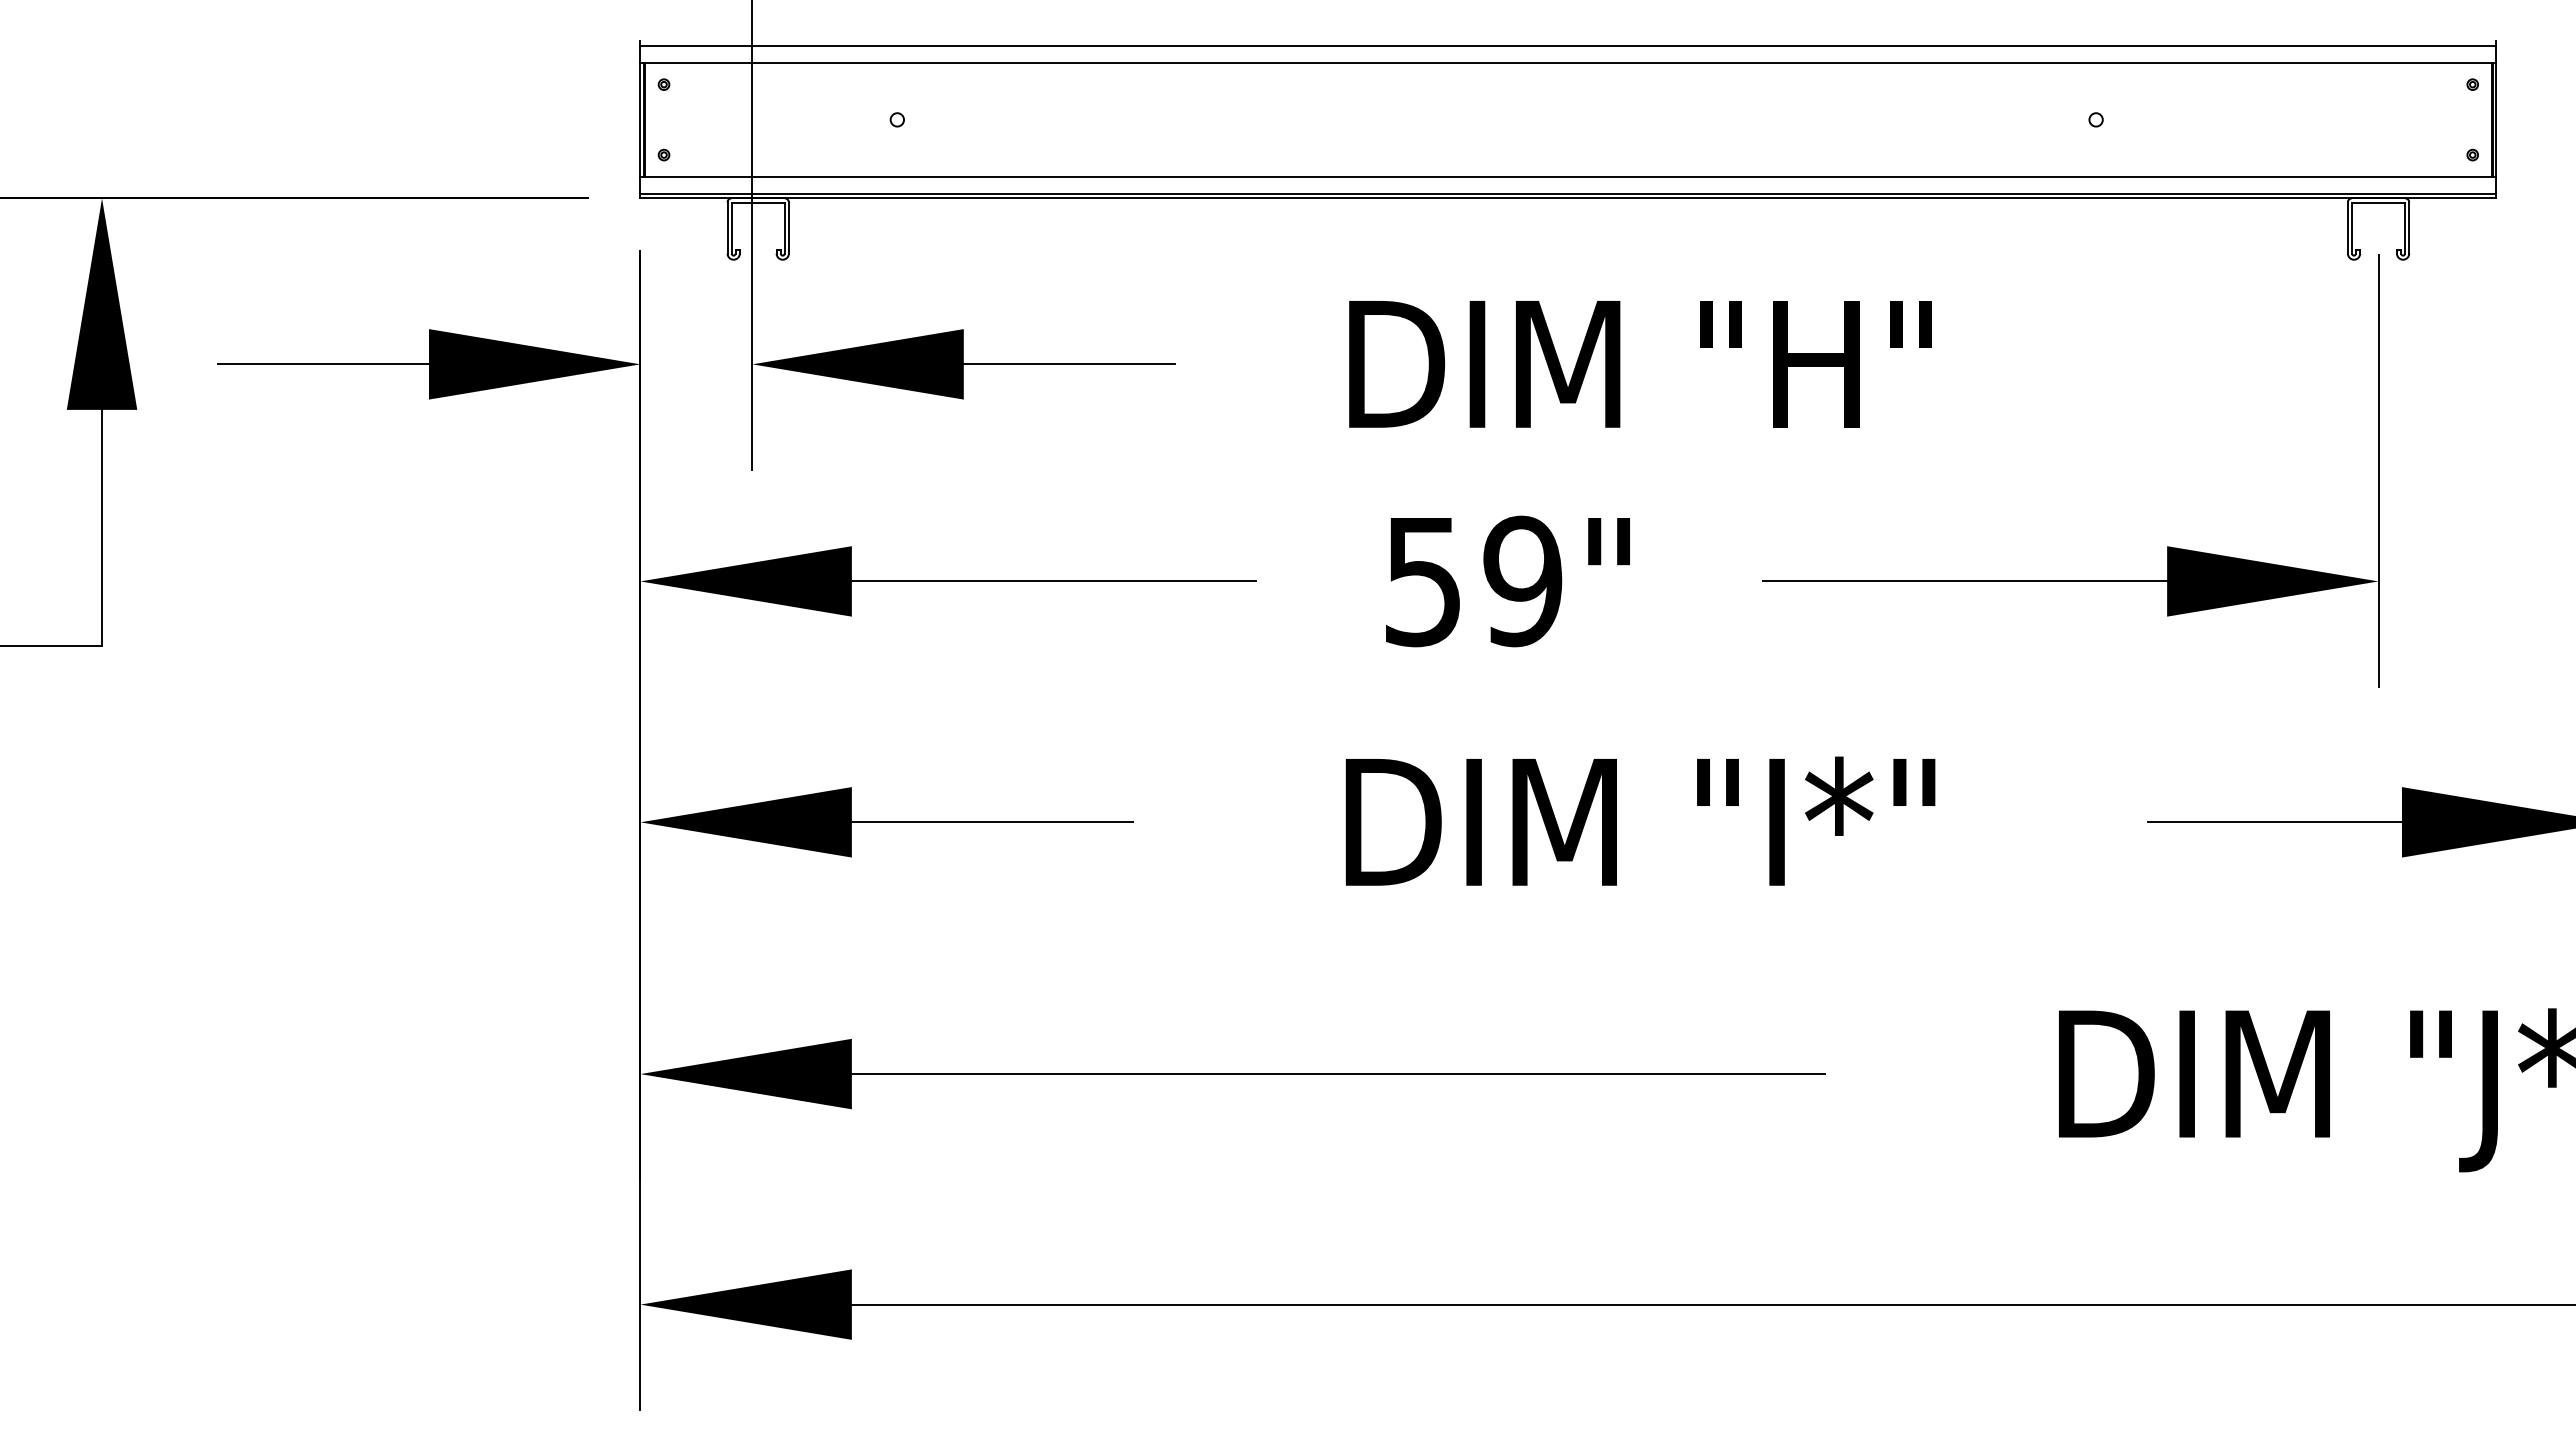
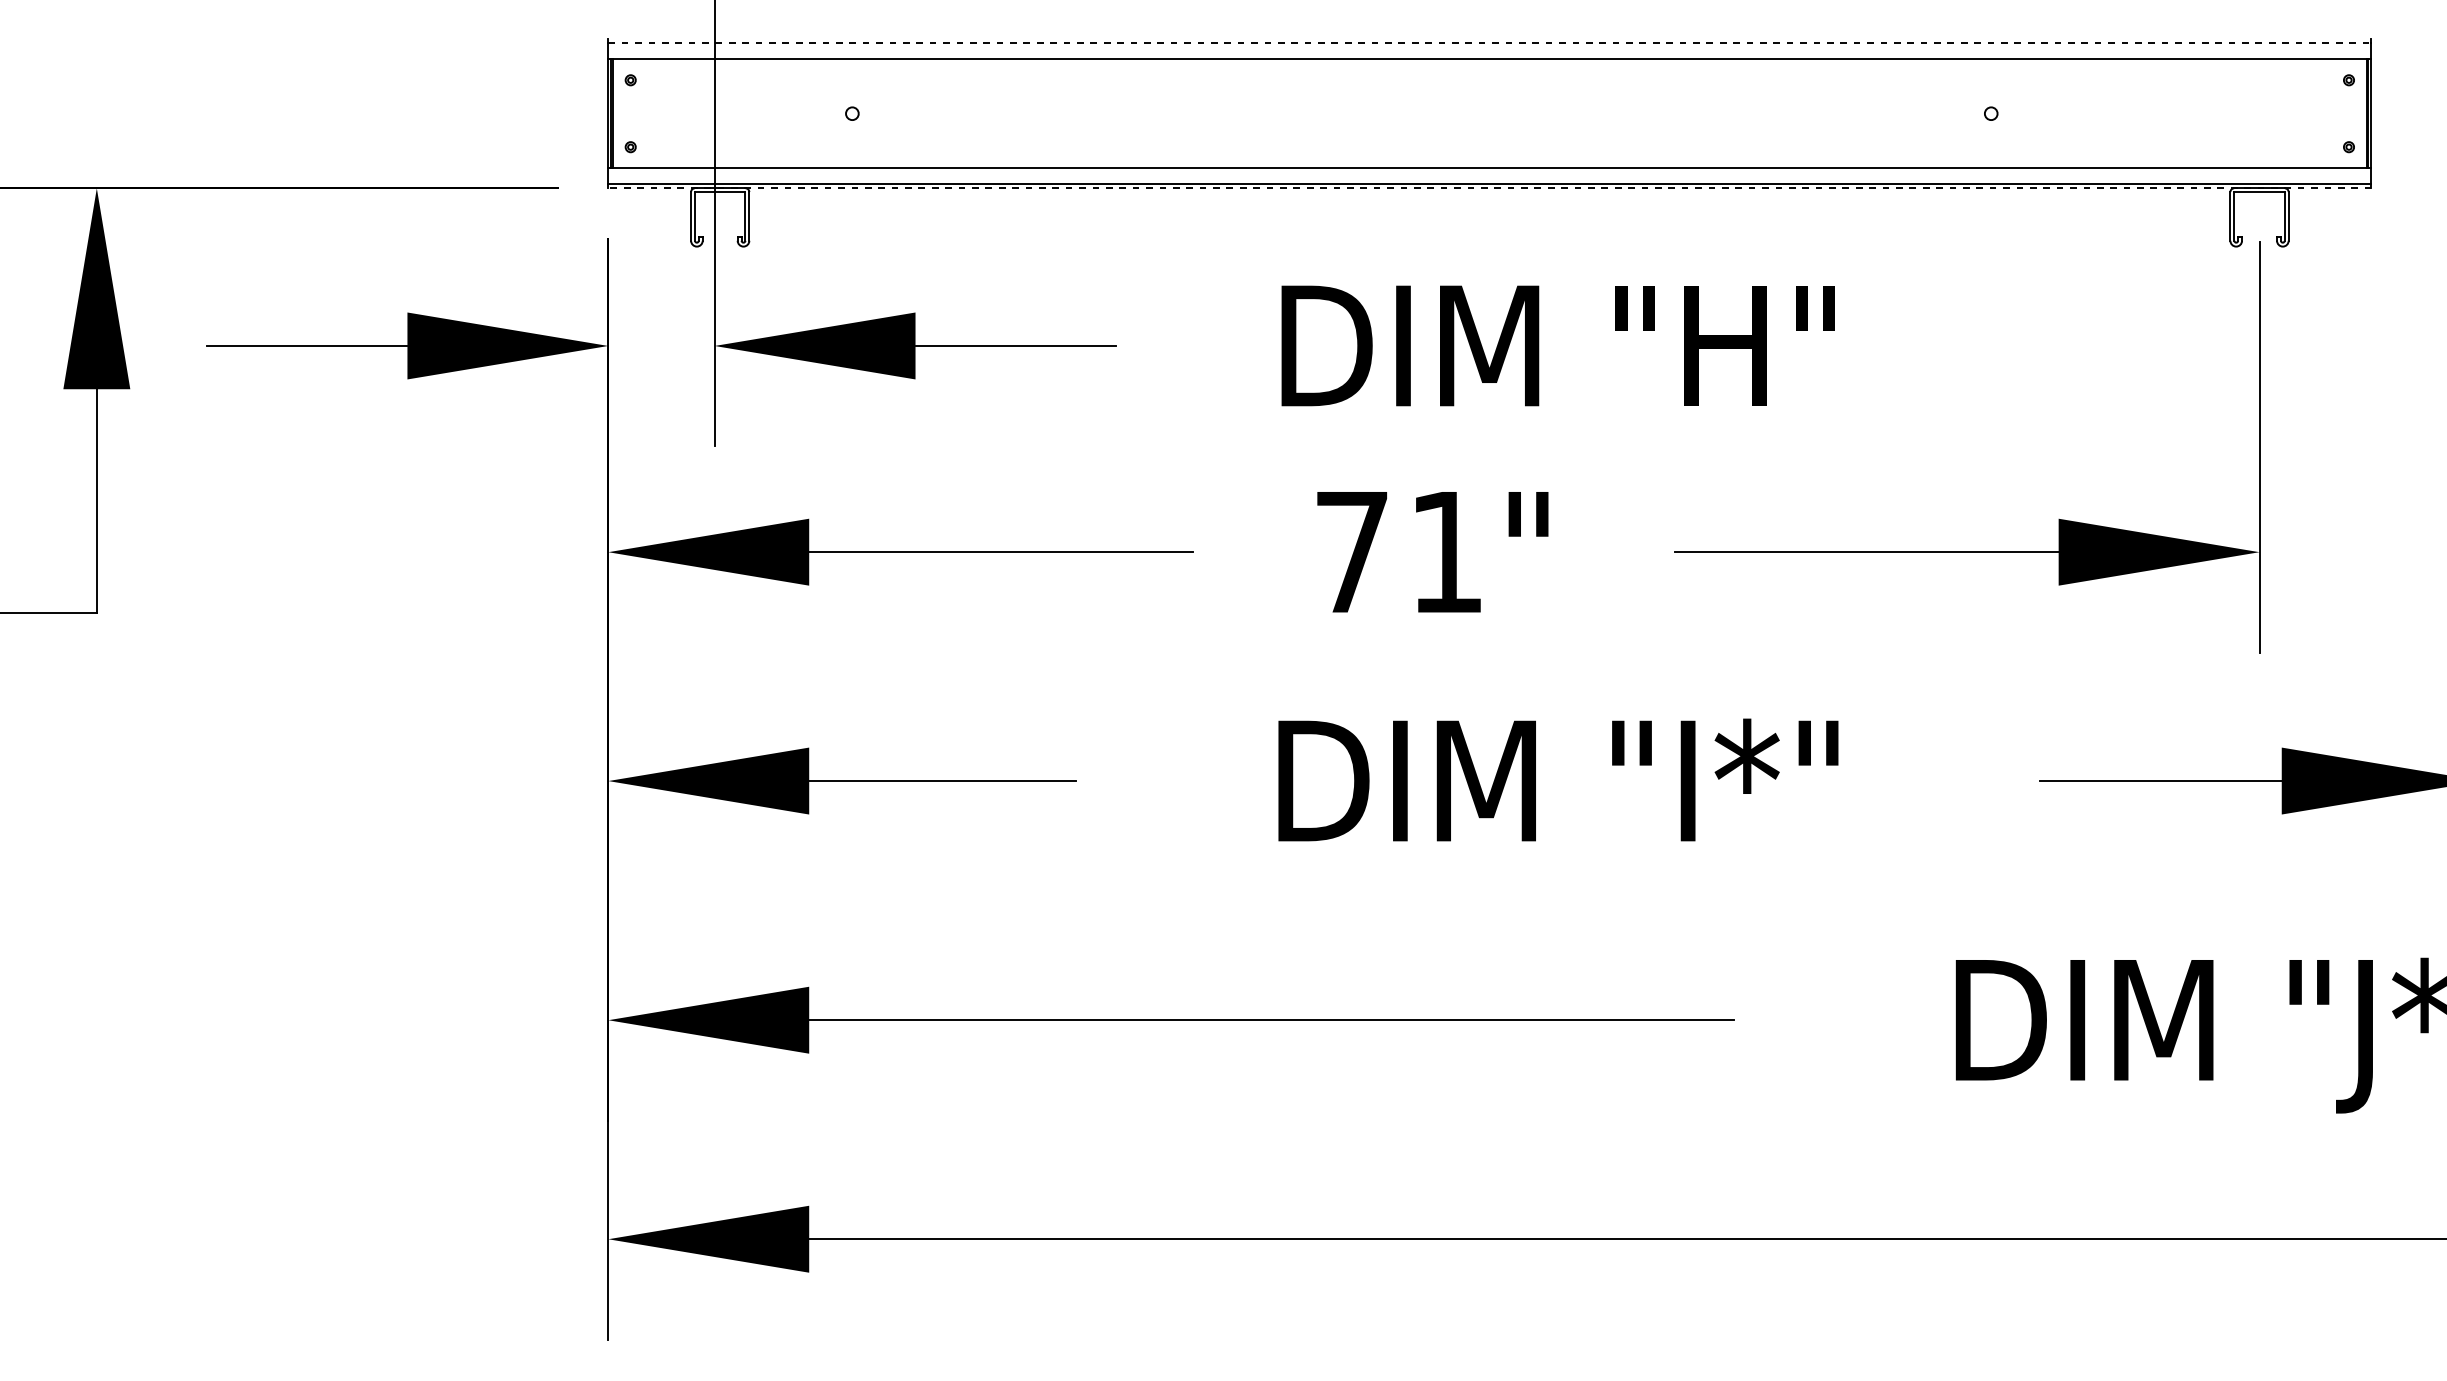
line: (1568, 45) -> (1489, 43), solid -> dashed
line: (1568, 198) -> (1489, 188), solid -> dashed
text: (1474, 581) -> (1400, 552), 59" -> 71"

